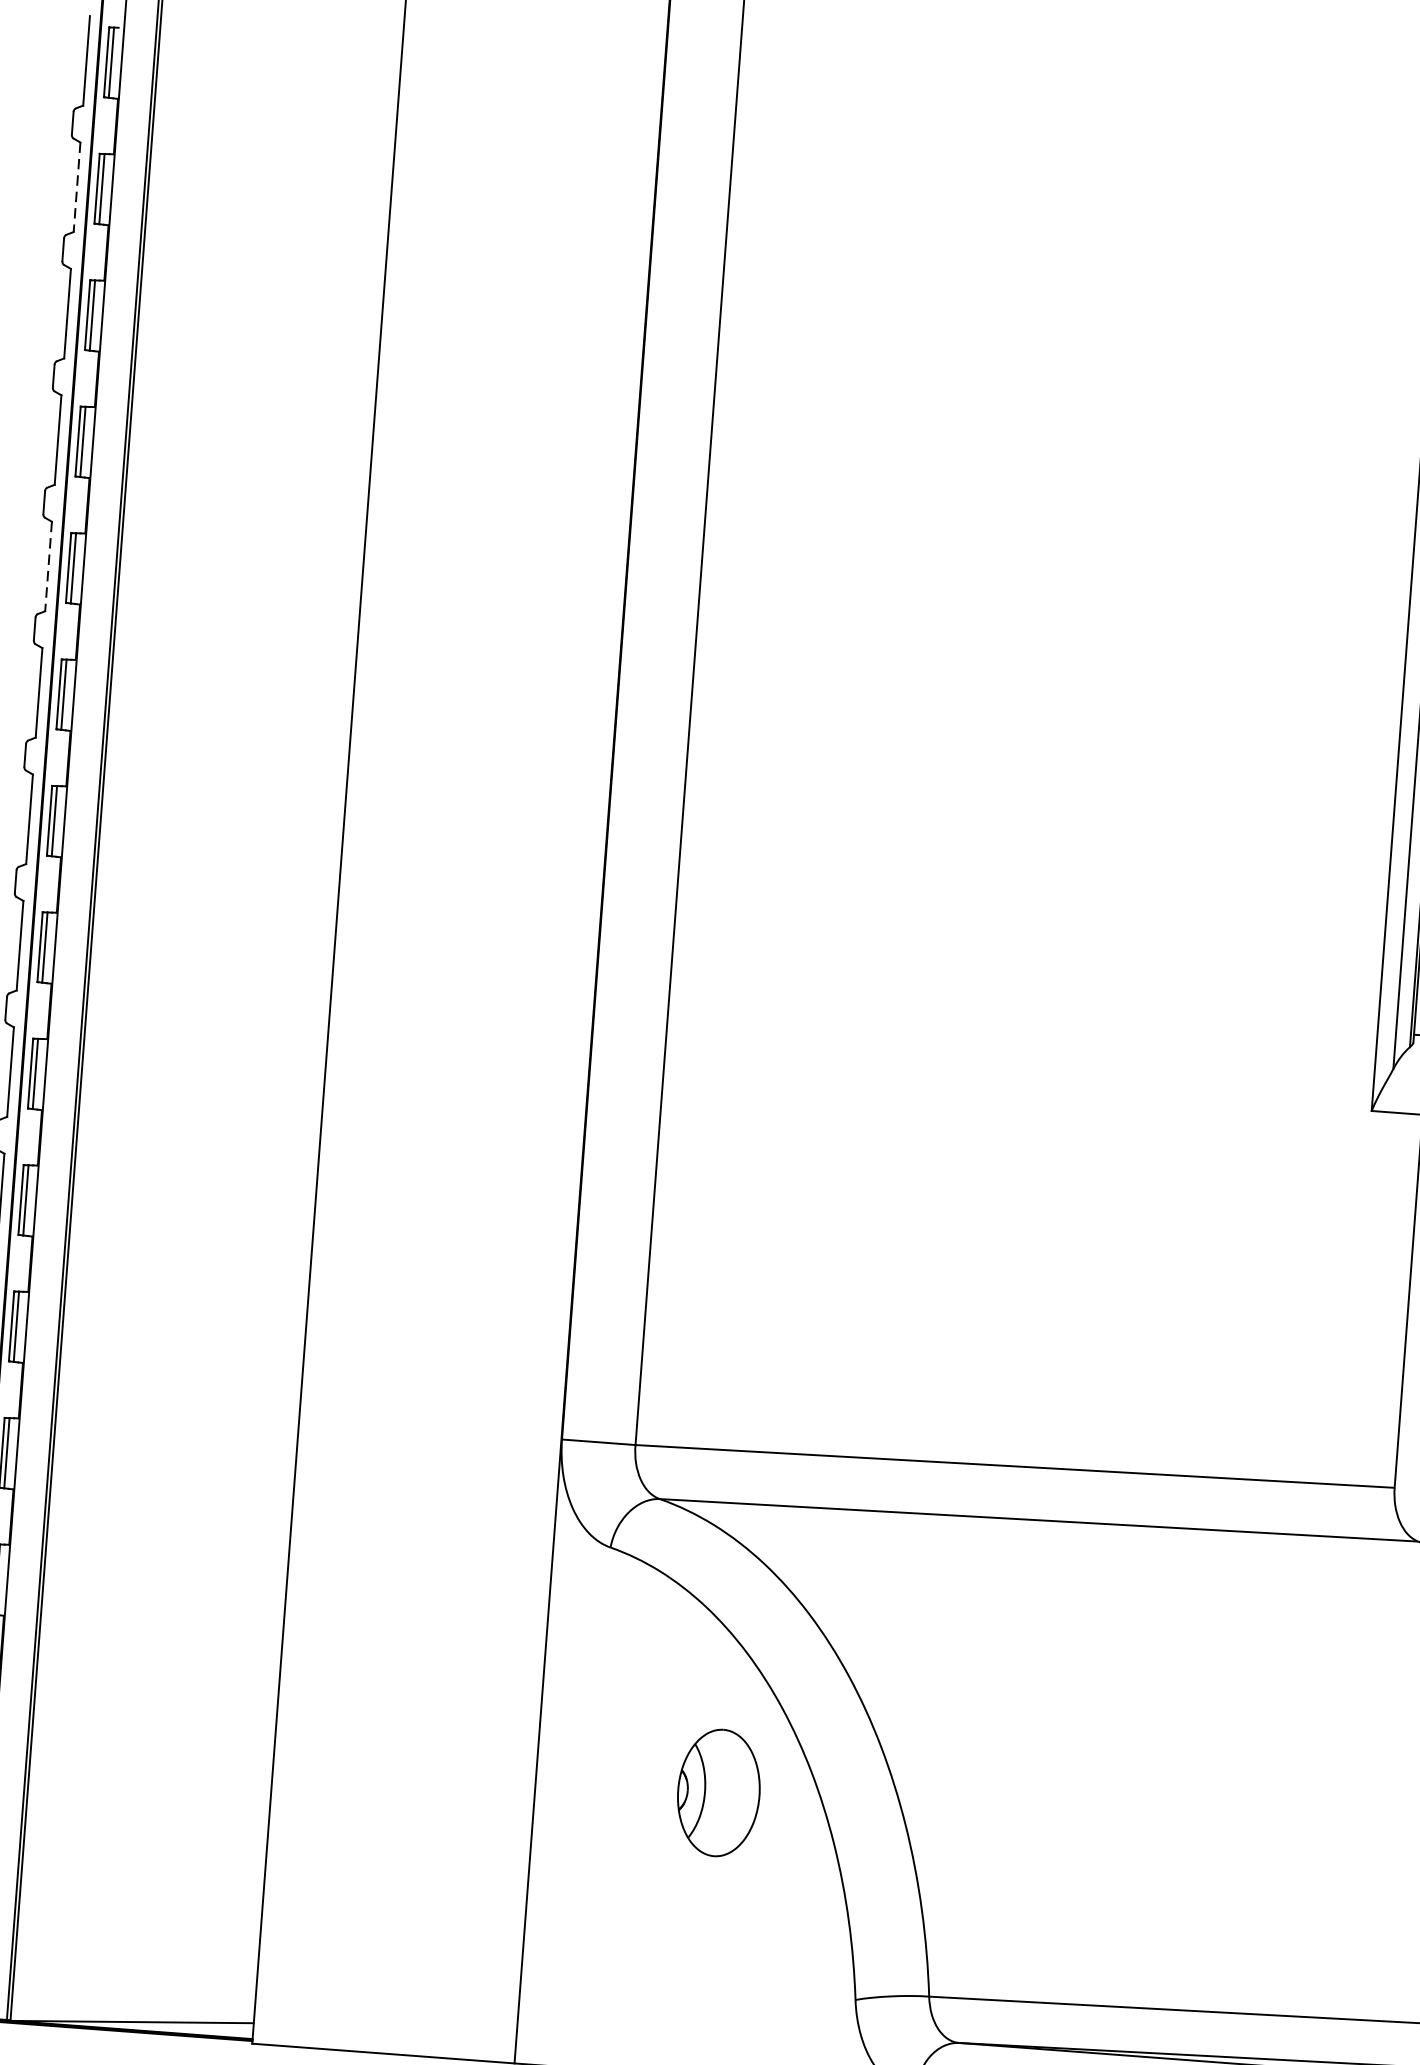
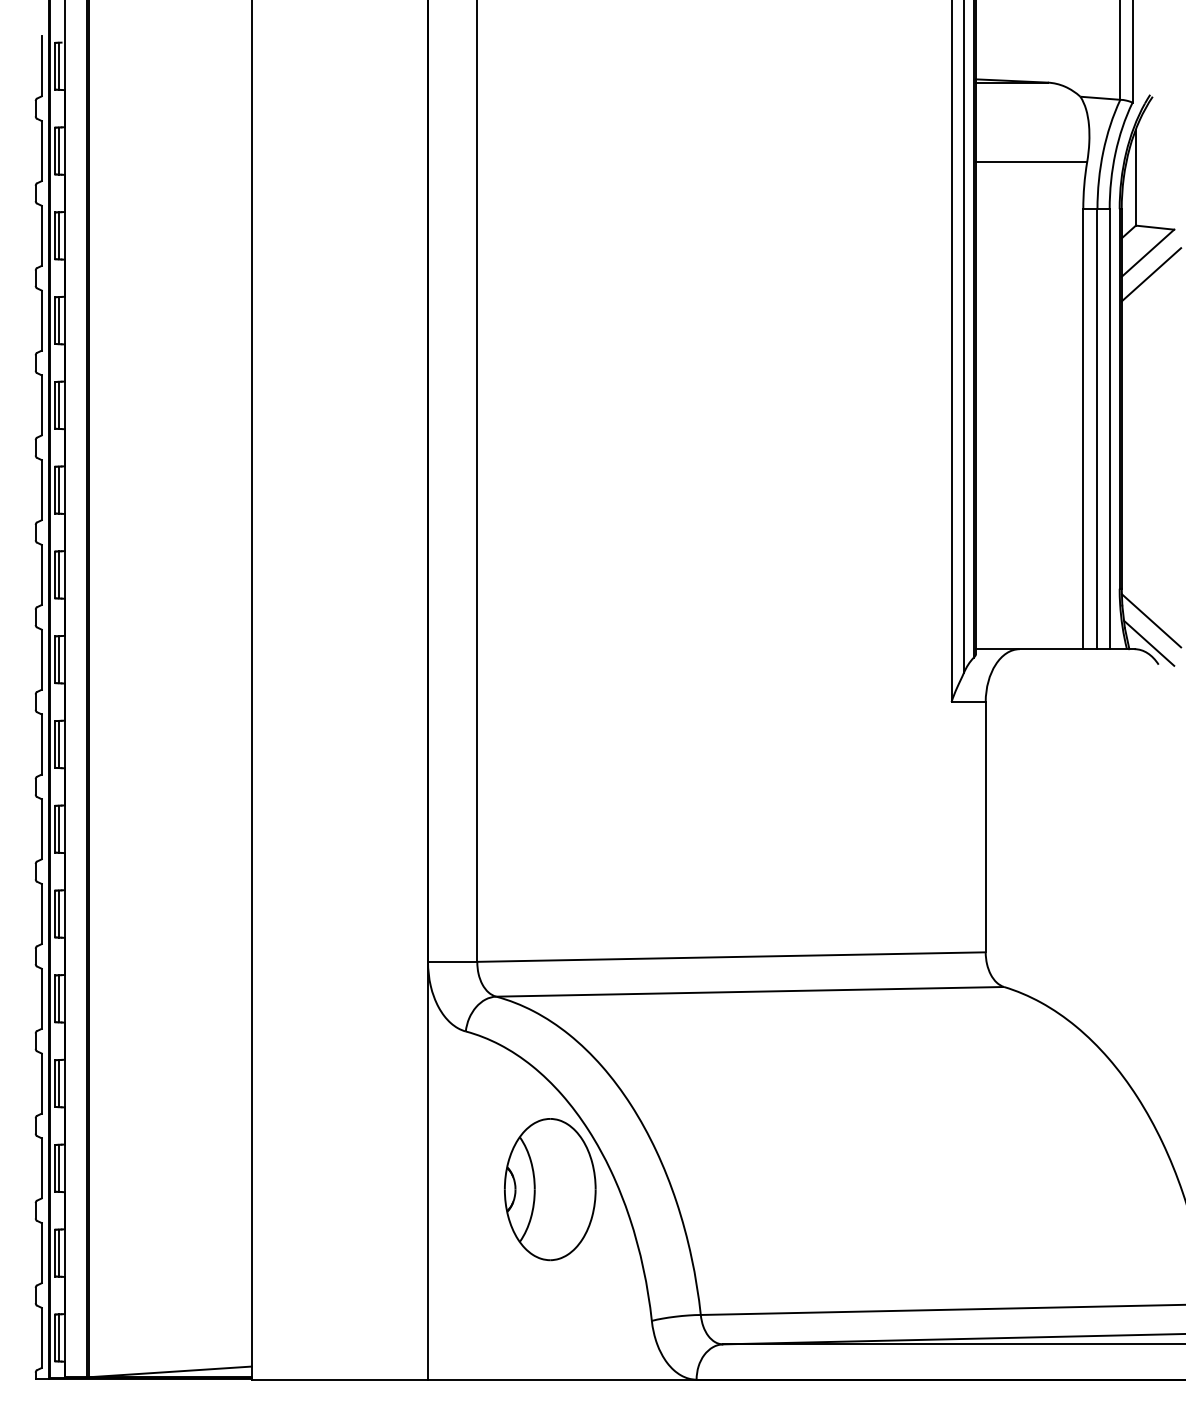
line: (76, 187) -> (41, 151), dashed -> solid
line: (48, 566) -> (41, 405), dashed -> solid
part: (719, 1792) -> (550, 1189), size x1.67

